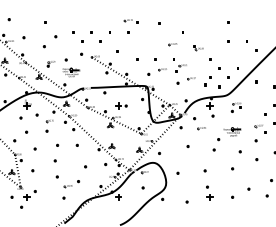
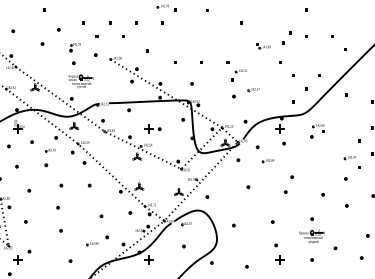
part: (172, 44) -> (226, 41), removed
part: (50, 64) -> (74, 48), moved
part: (162, 69) -> (211, 76), removed
part: (207, 81) -> (286, 38), moved
part: (232, 131) -> (311, 235), moved
part: (71, 184) -> (97, 241), moved

